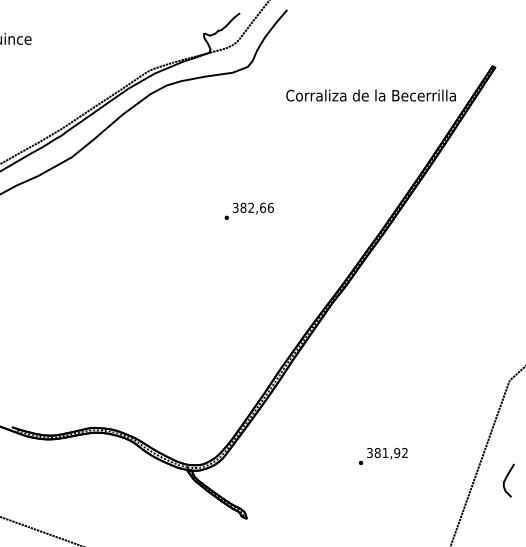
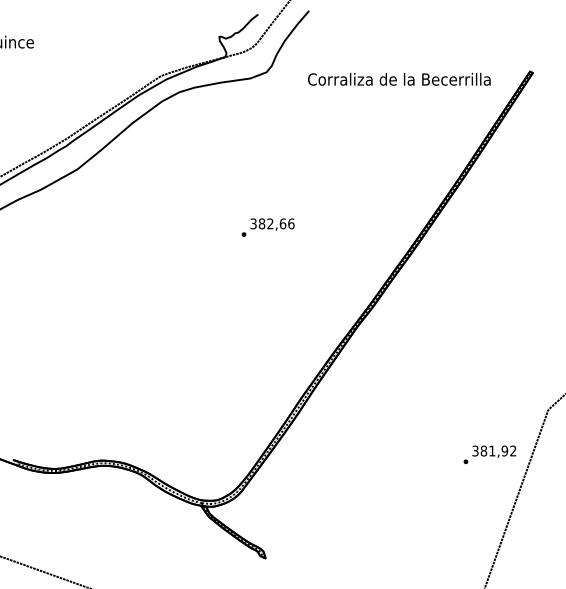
text: (370, 95) -> (398, 79), moved
text: (383, 456) -> (490, 454), moved
curve: (506, 479) -> (545, 516), removed

